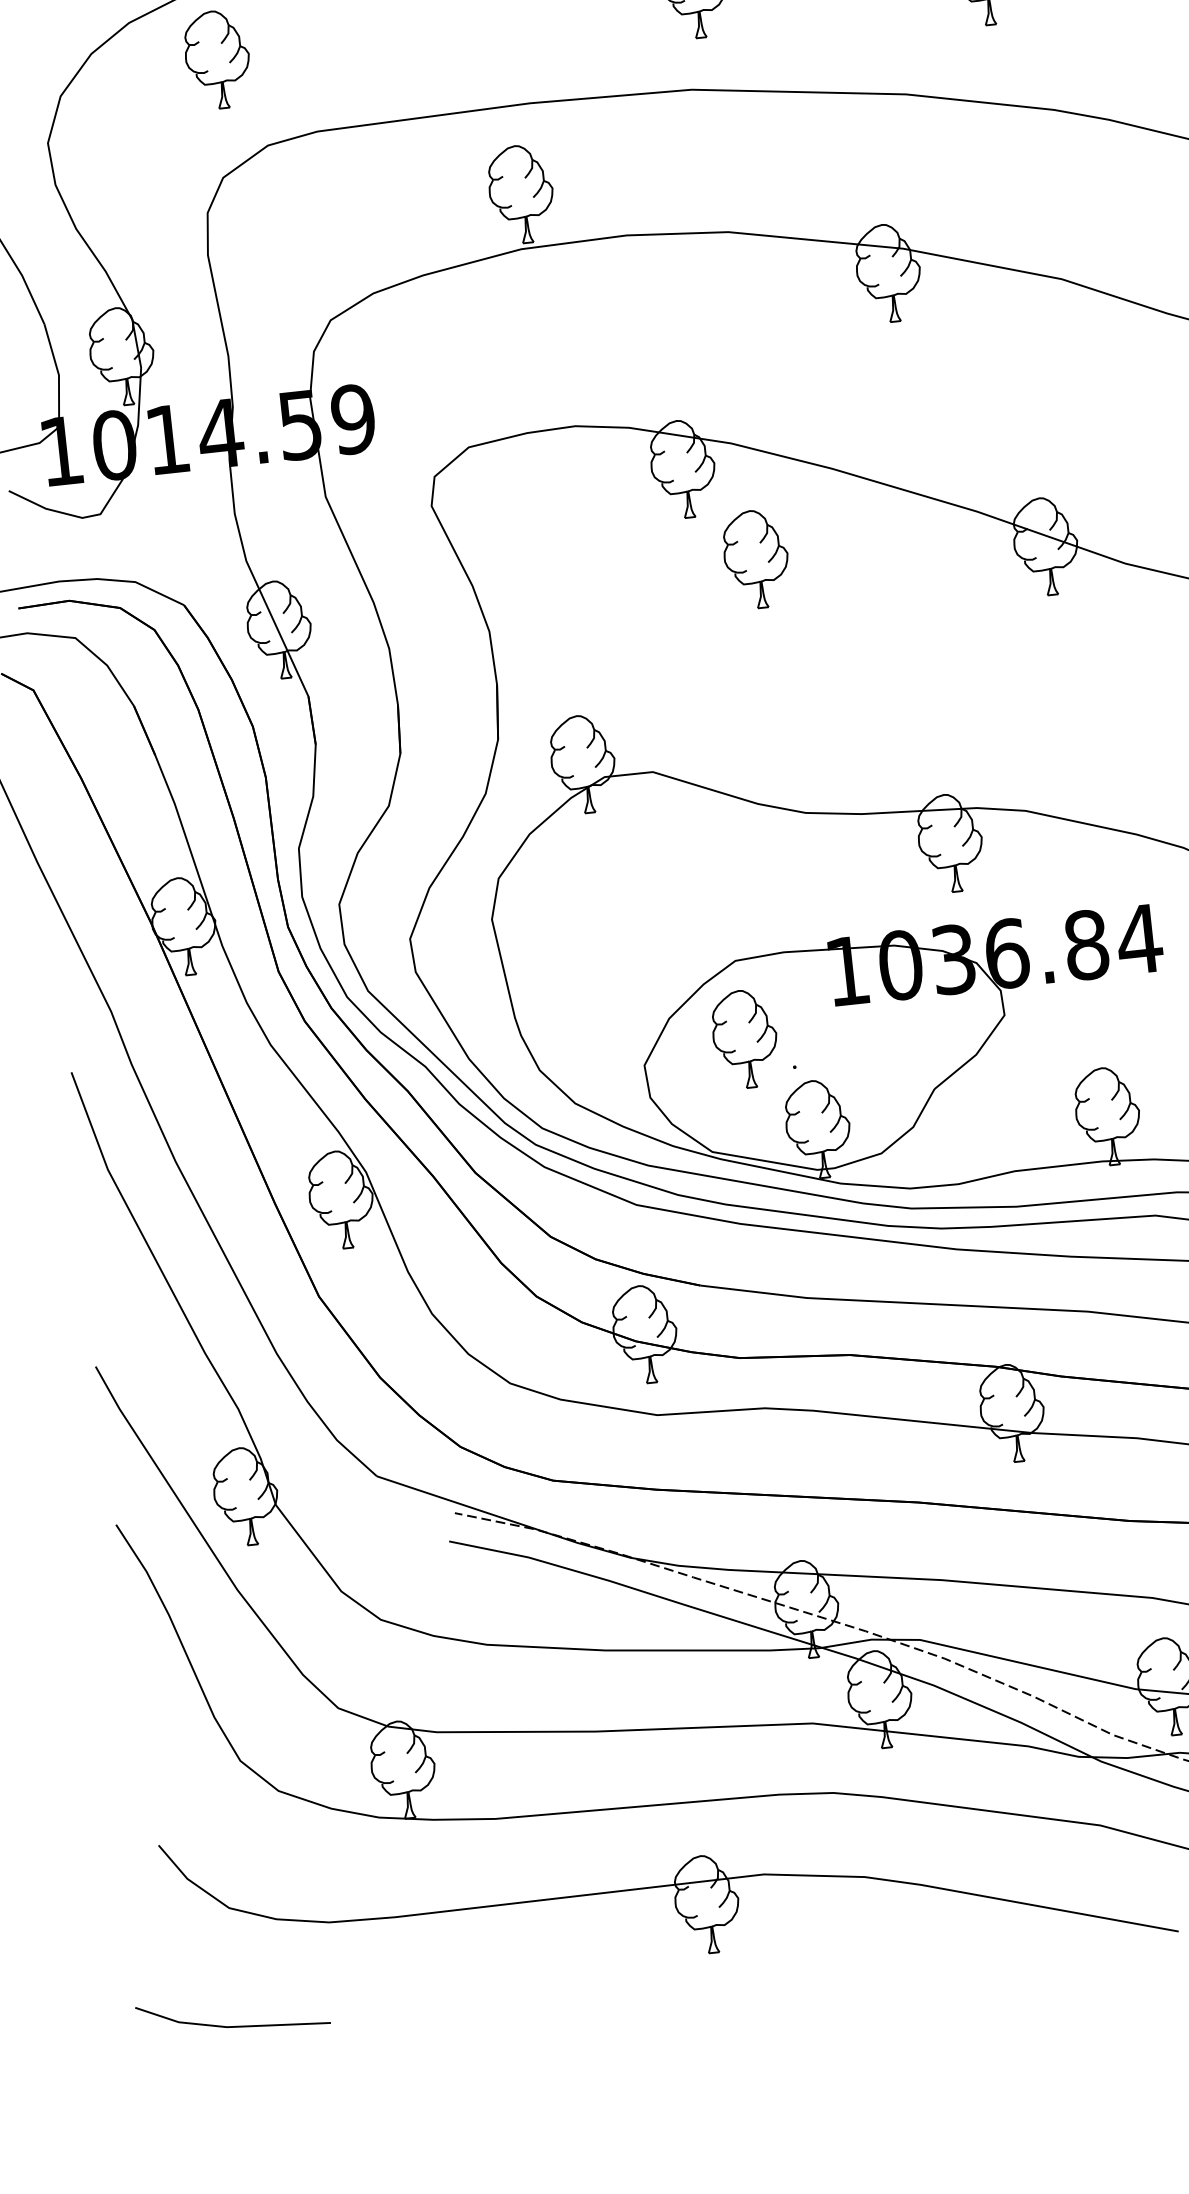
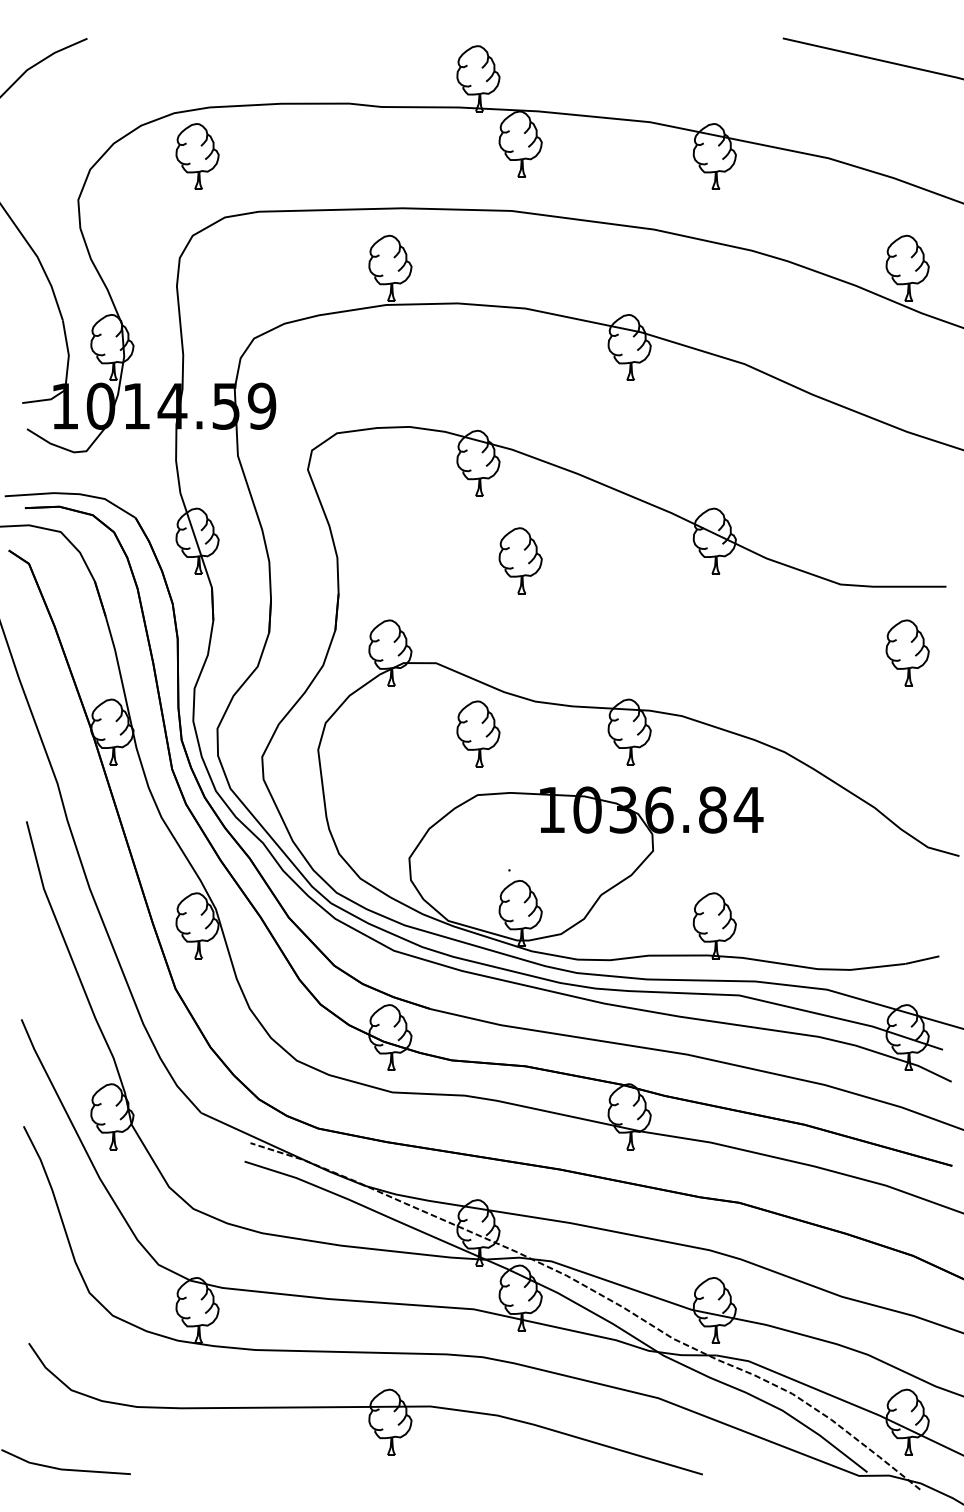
part: (756, 558) -> (520, 560), moved
part: (745, 1038) -> (478, 733), moved

